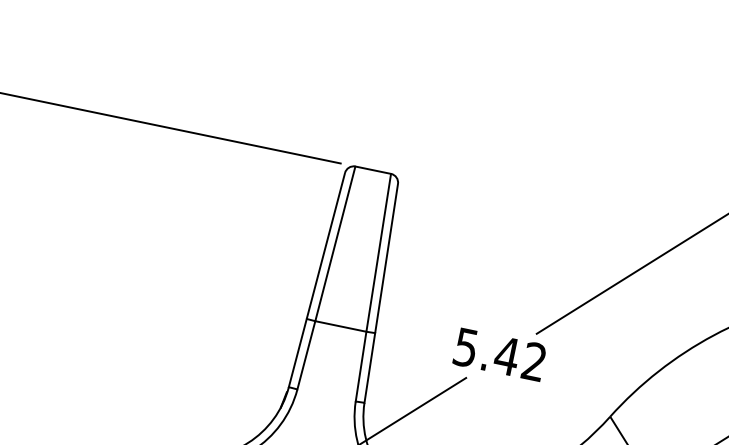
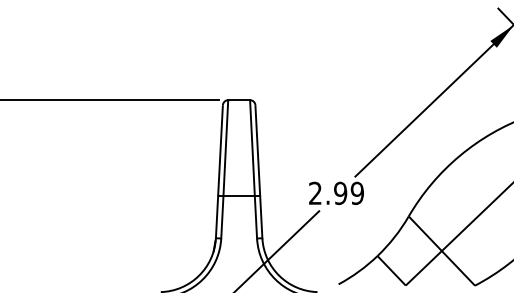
text: (500, 354) -> (336, 193), 5.42 -> 2.99

